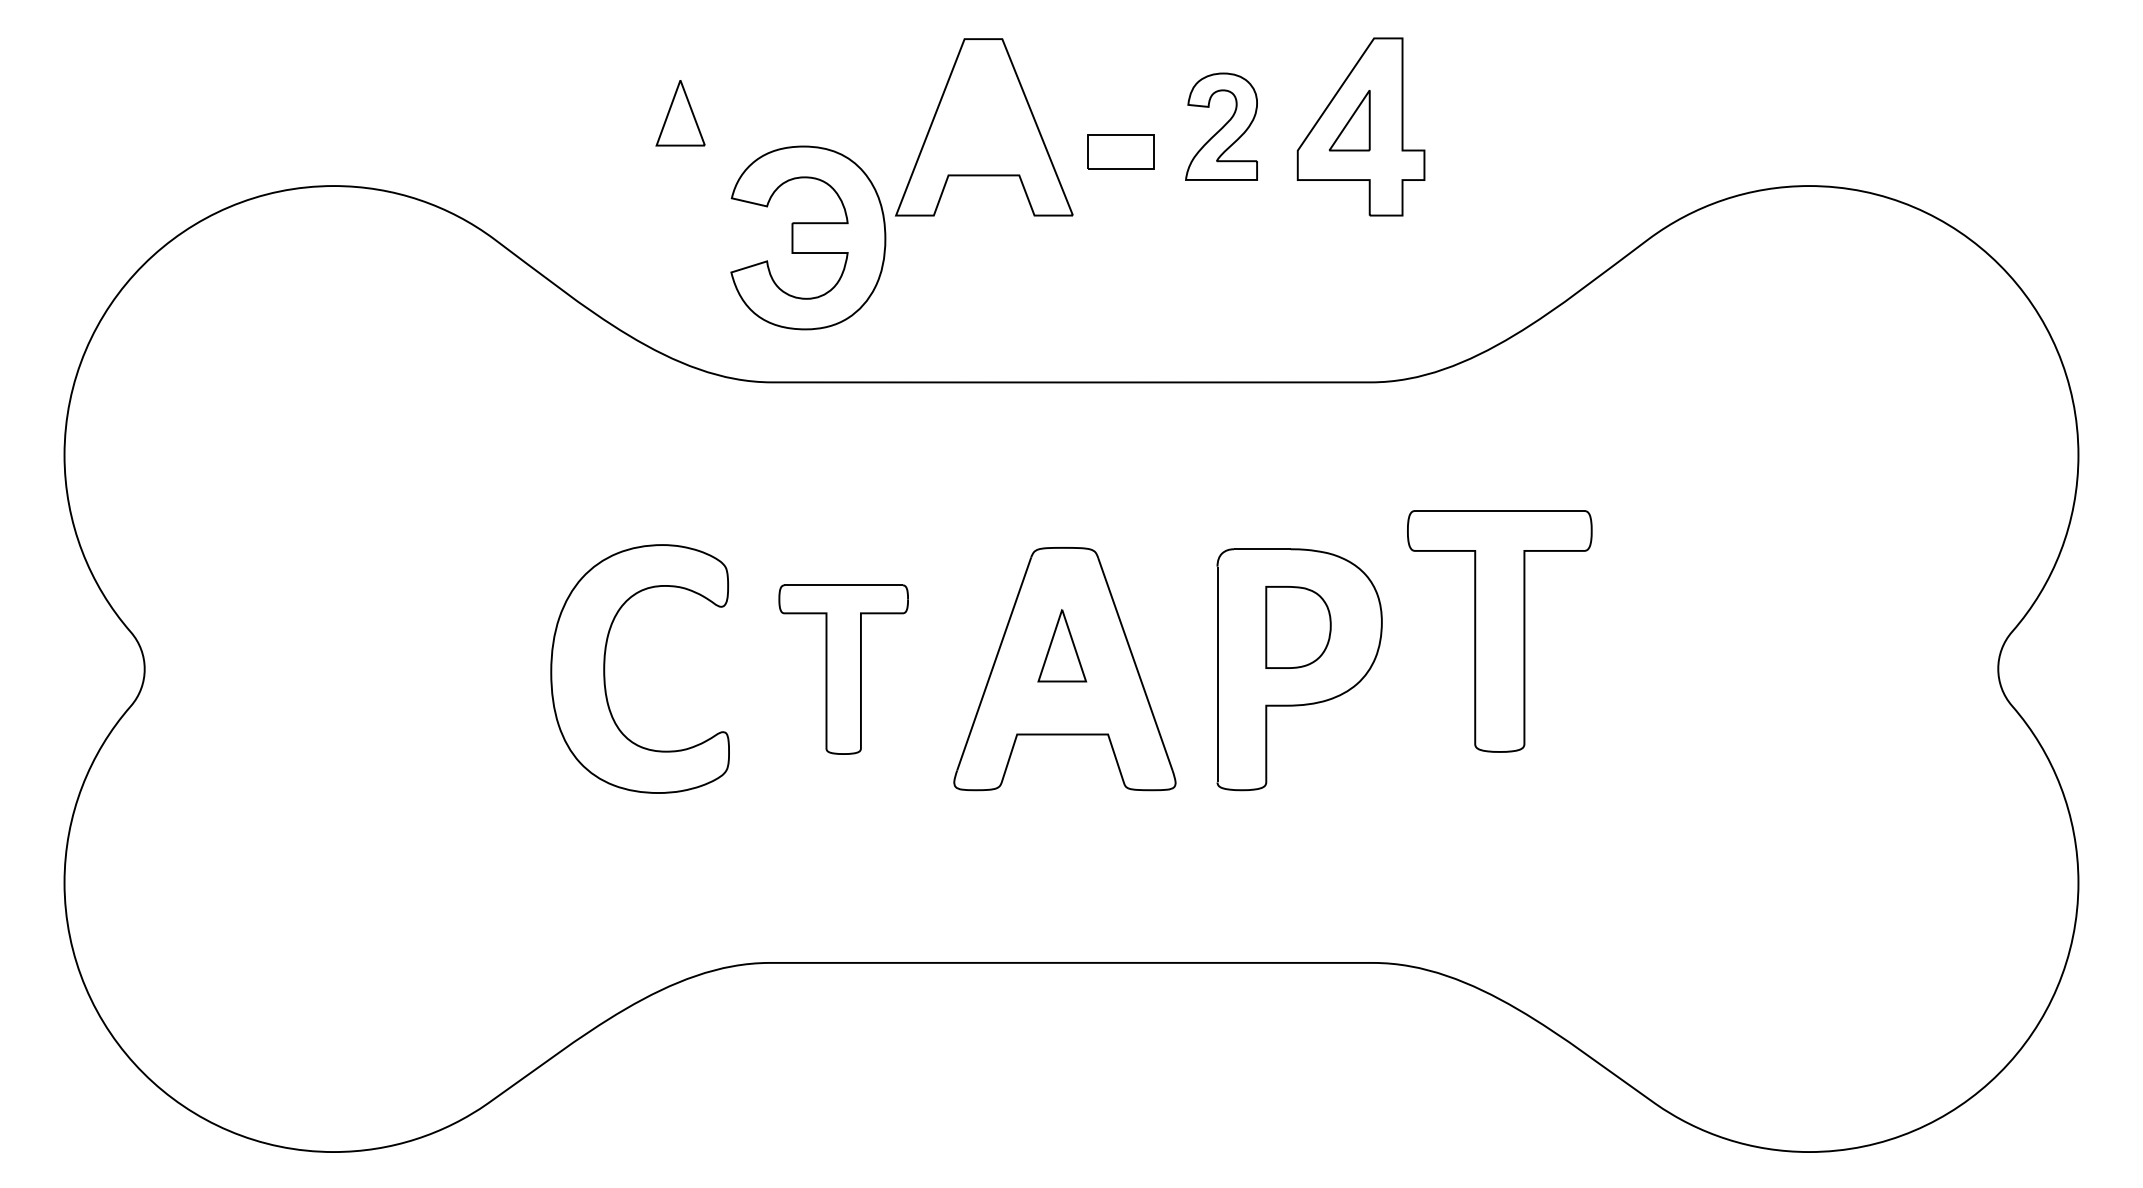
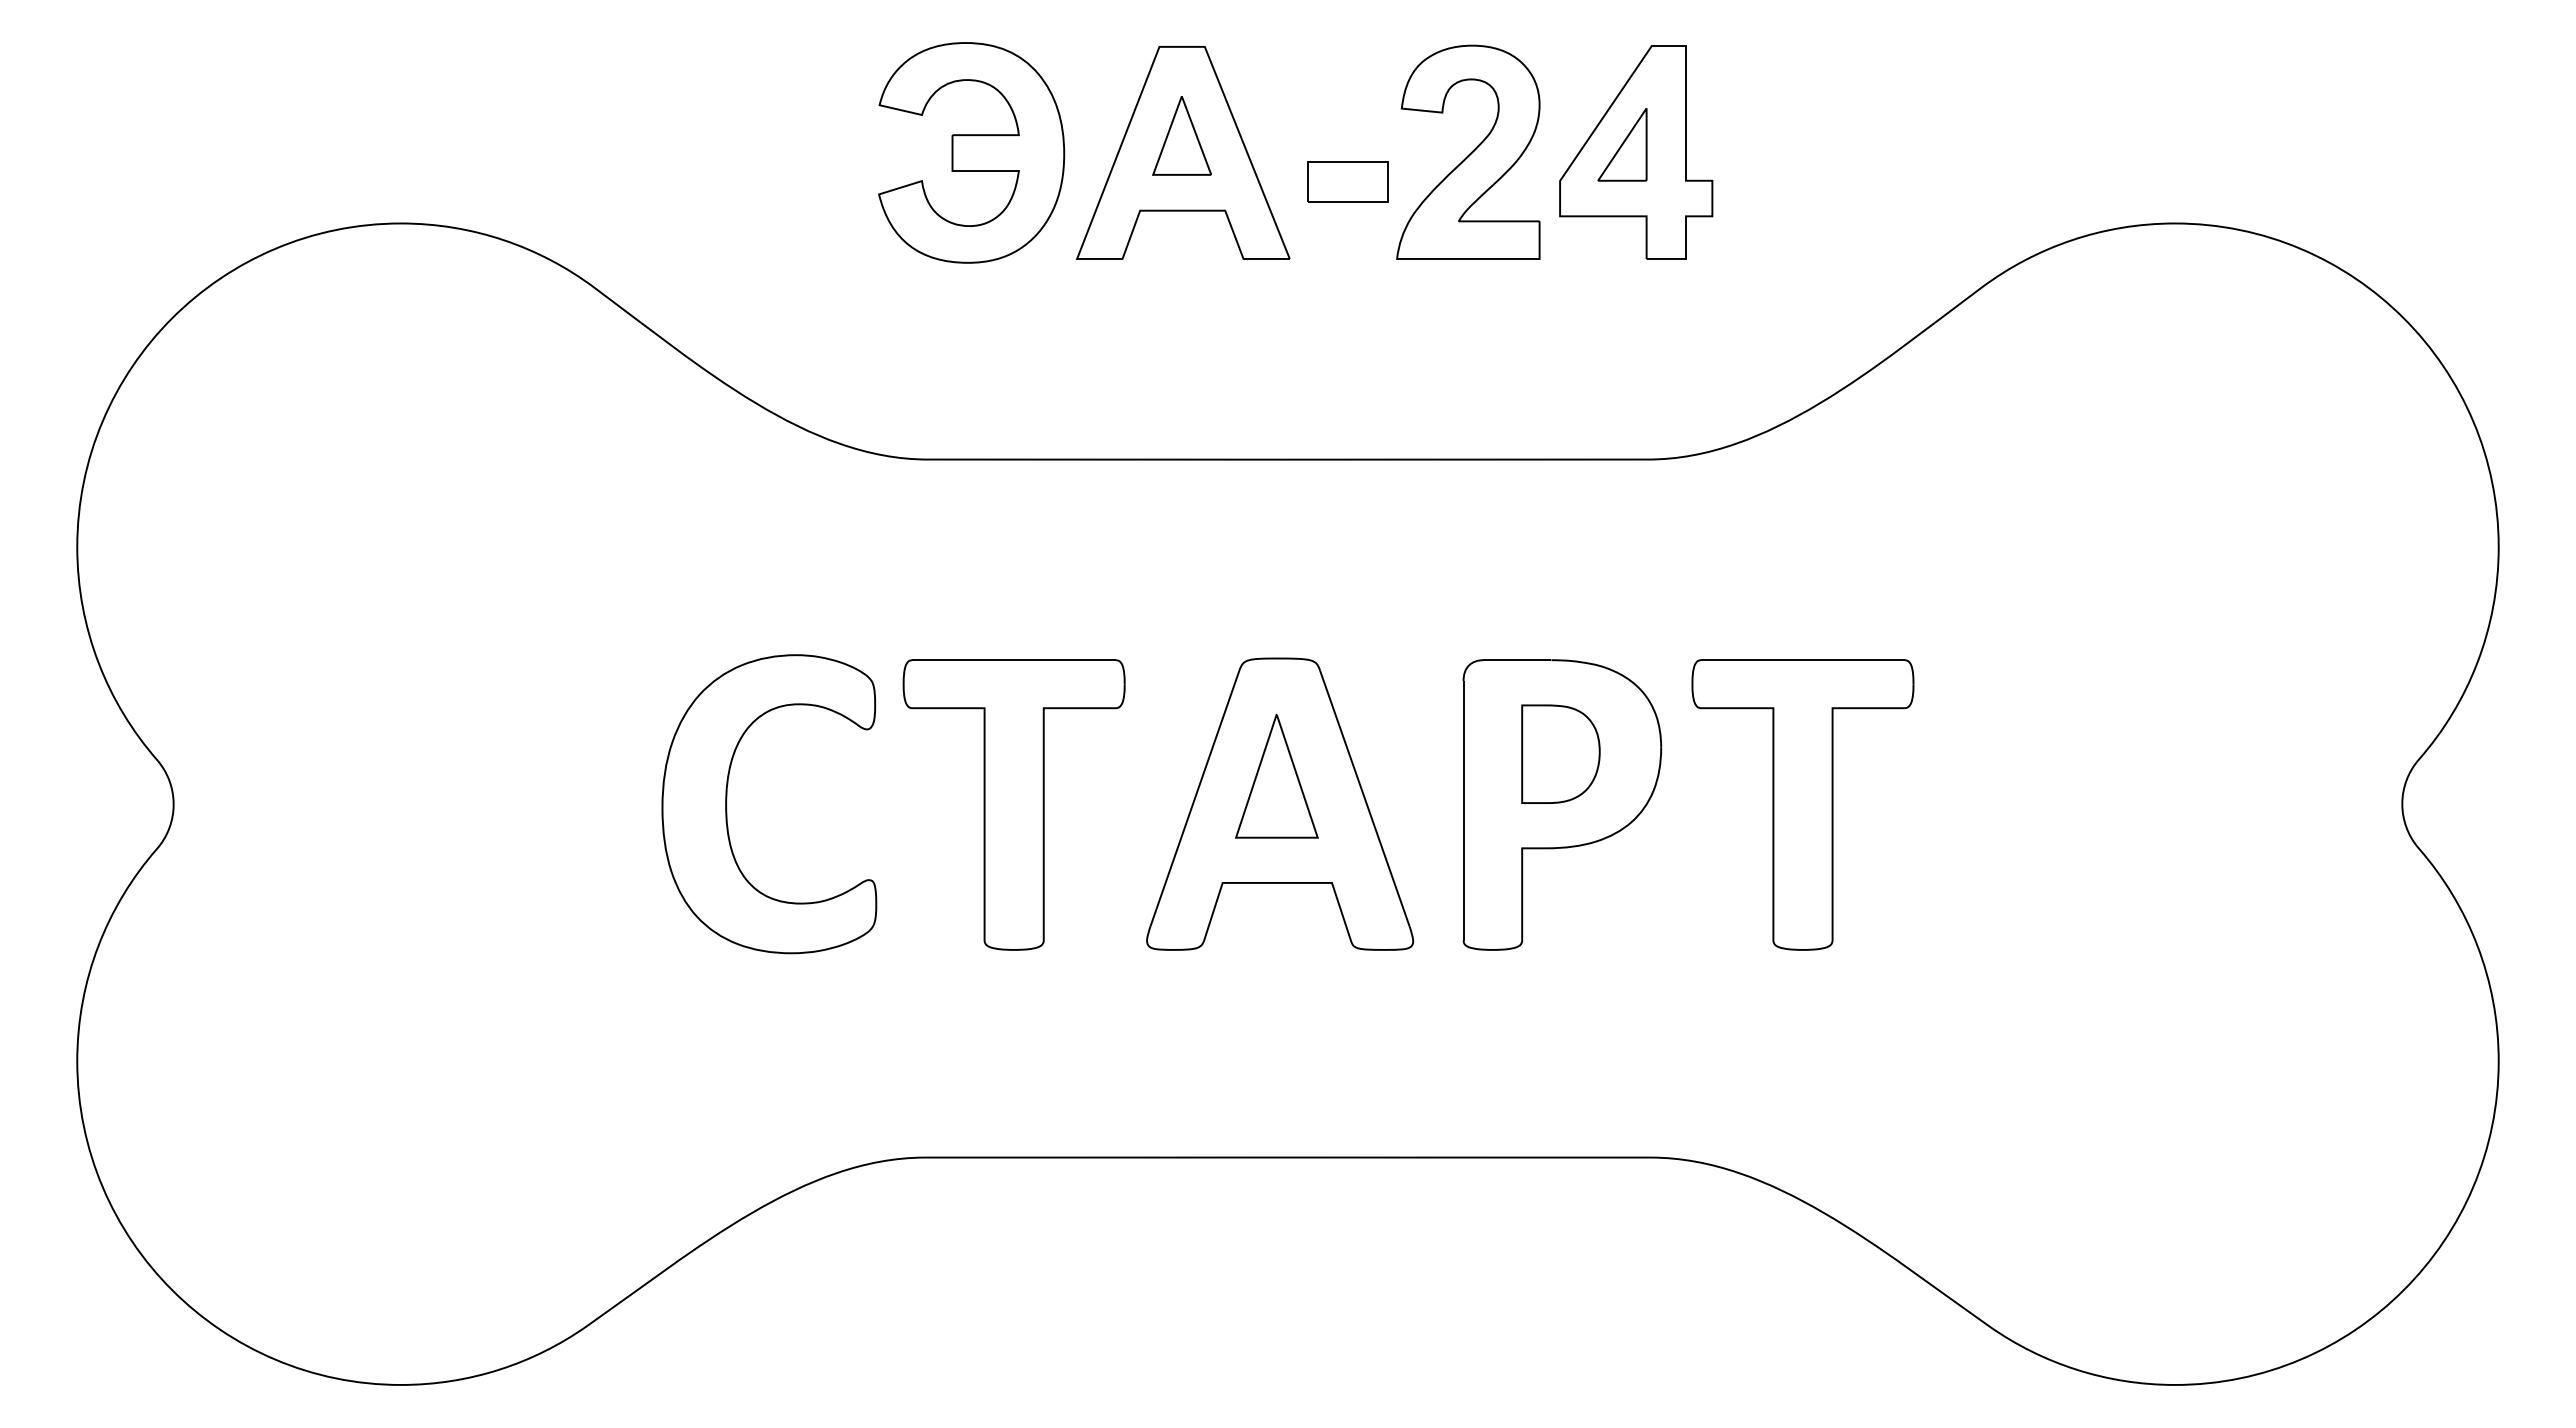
part: (680, 112) -> (1181, 135), moved
part: (1221, 126) -> (1468, 151), size x1.67
part: (808, 237) -> (971, 152), moved
part: (1499, 631) -> (1802, 804), moved
part: (1061, 645) -> (1276, 775), size x1.43
part: (843, 669) -> (1013, 804), size x1.43

